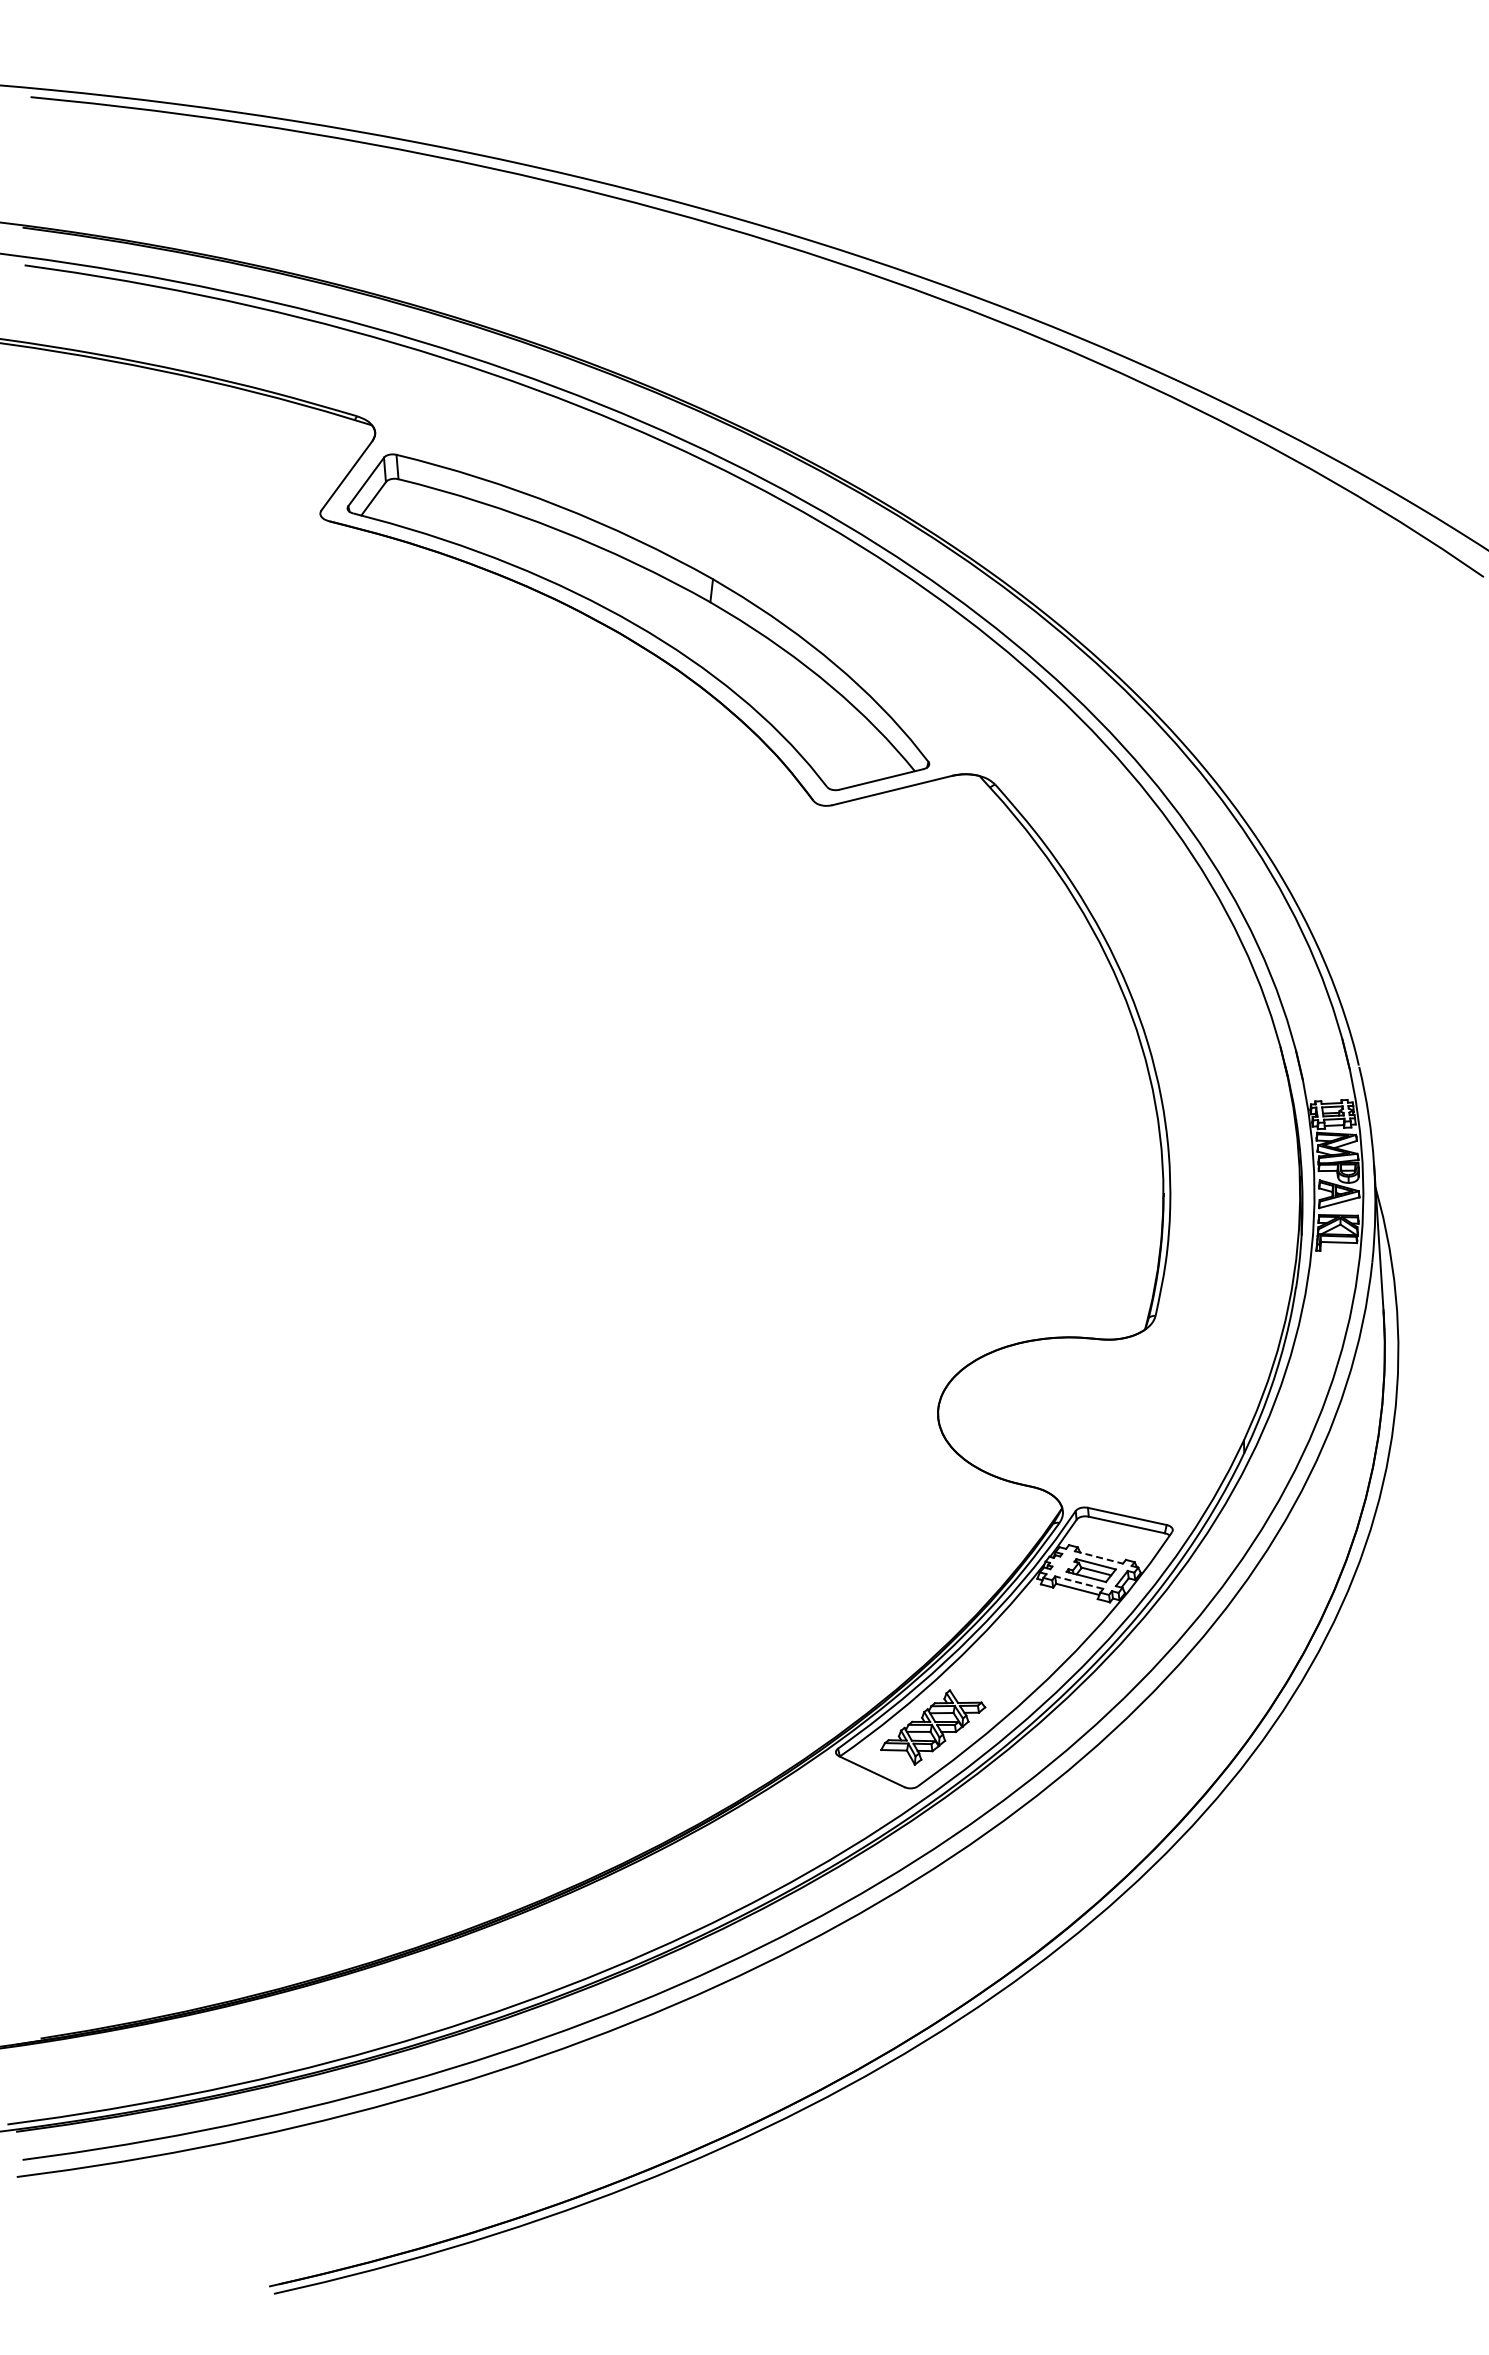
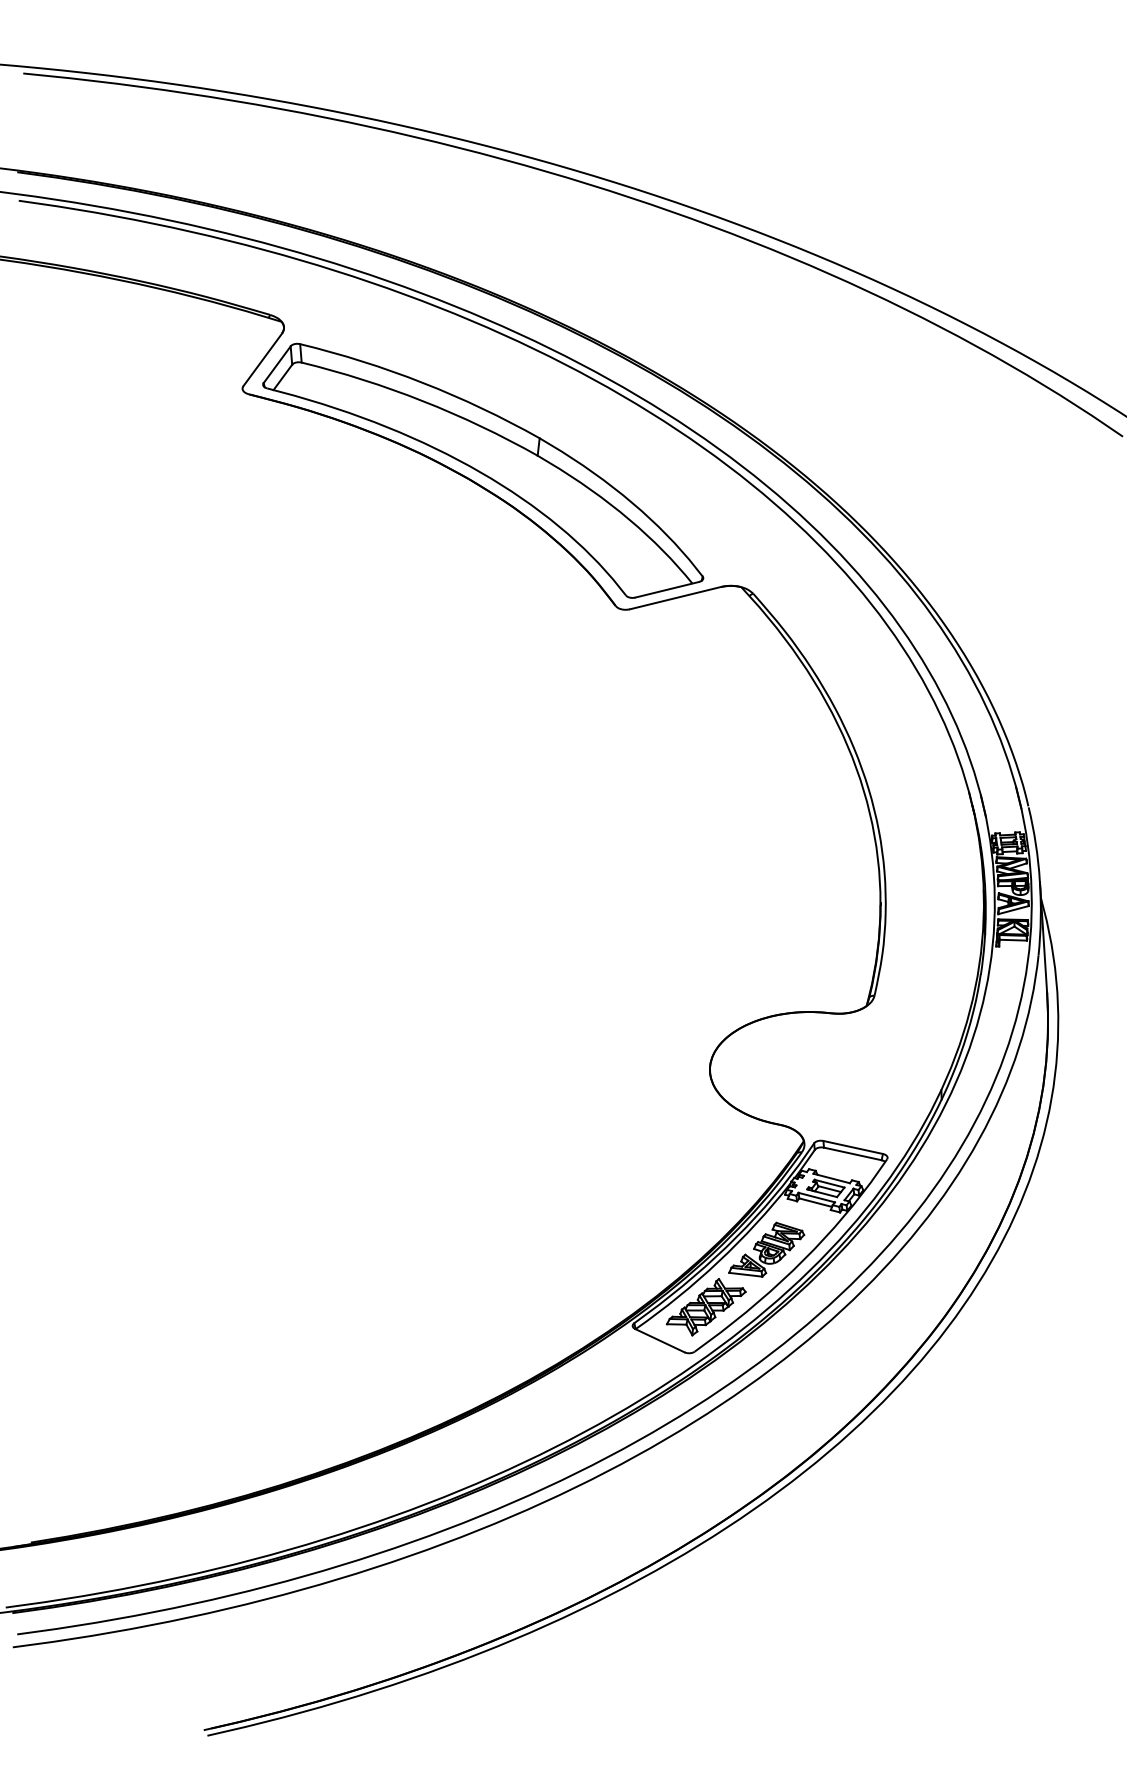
line: (1098, 1557) -> (831, 1178), dashed -> solid
line: (1079, 1582) -> (816, 1197), dashed -> solid
part: (1012, 1651) -> (766, 1249), added

